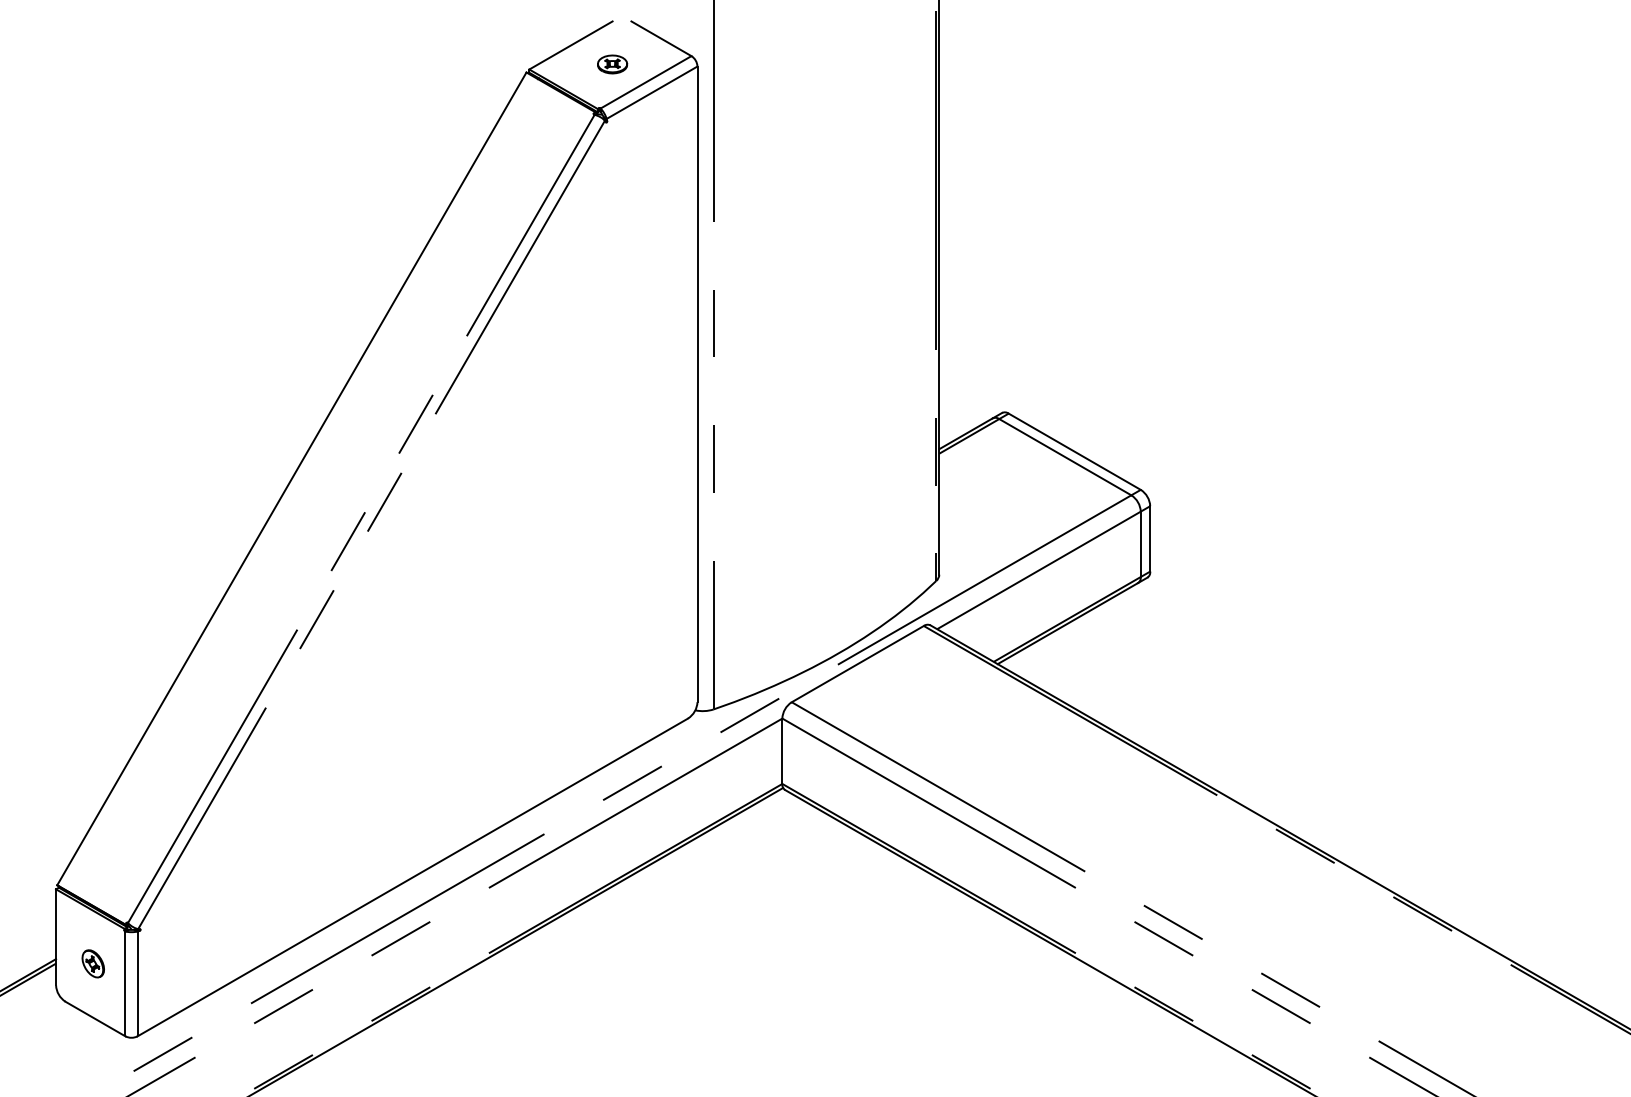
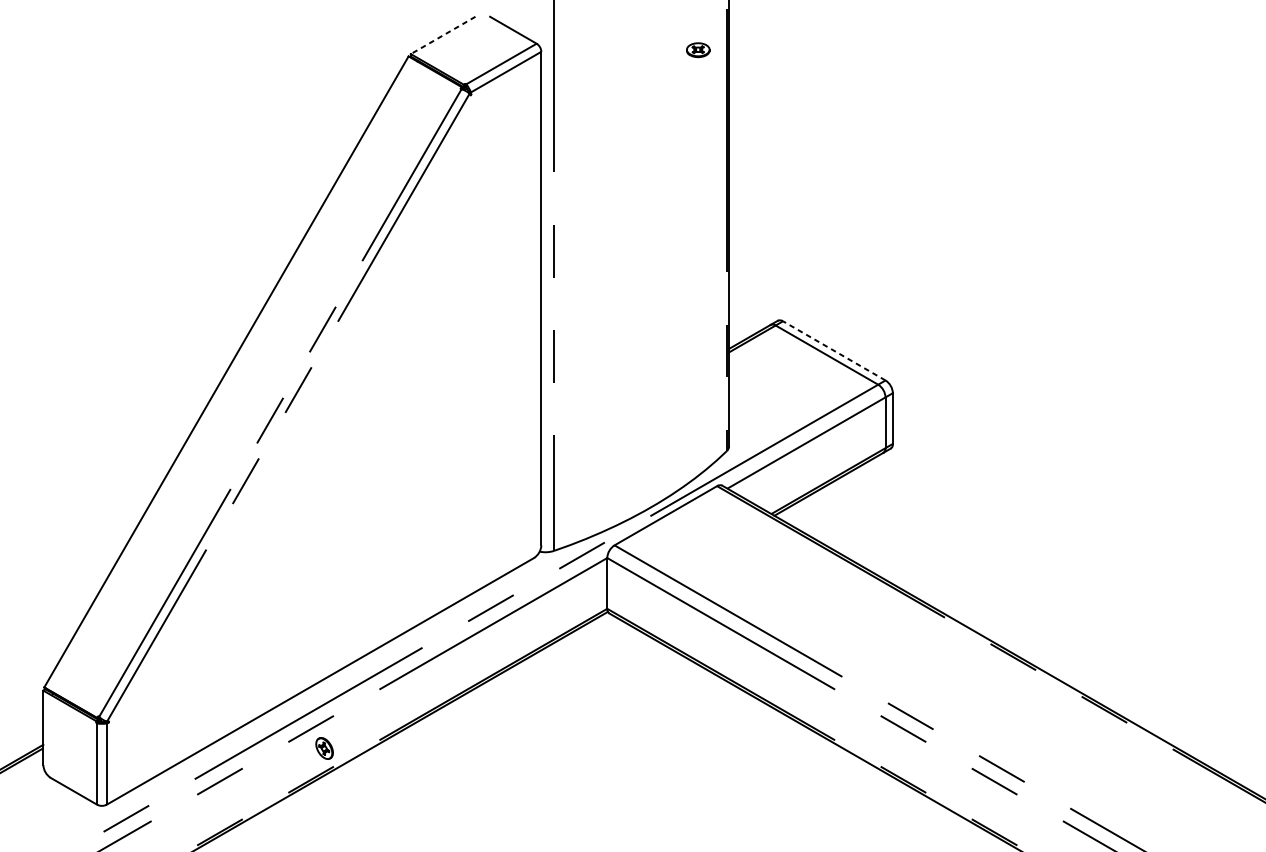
line: (570, 45) -> (442, 35), solid -> dashed
part: (612, 64) -> (698, 50), moved
line: (1074, 451) -> (834, 350), solid -> dashed
part: (92, 963) -> (323, 748), moved

